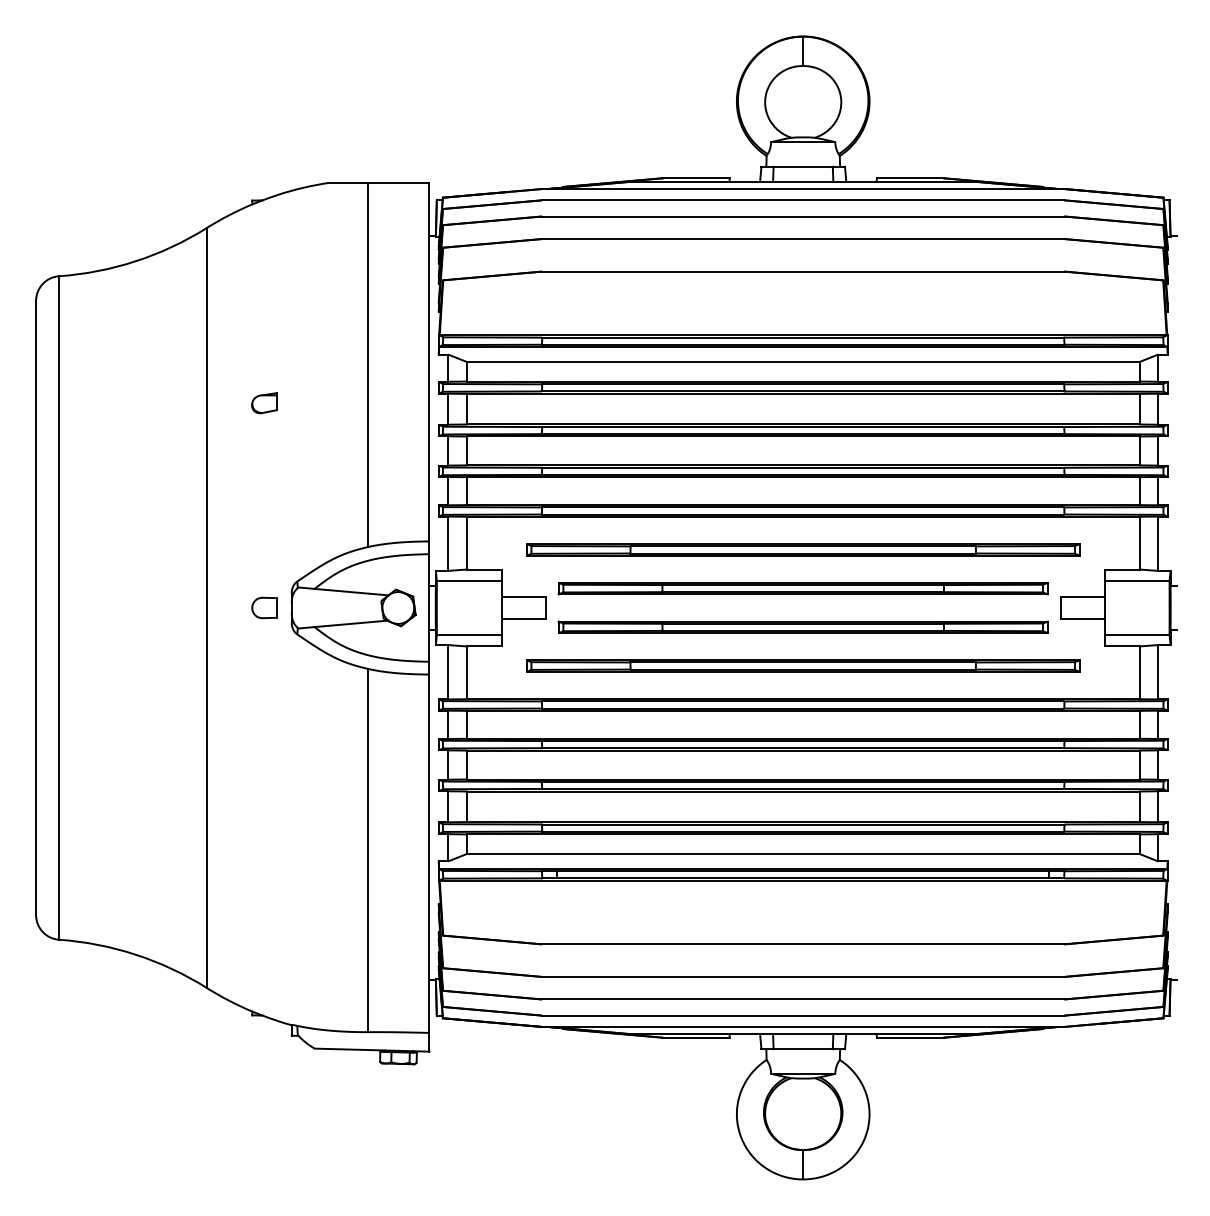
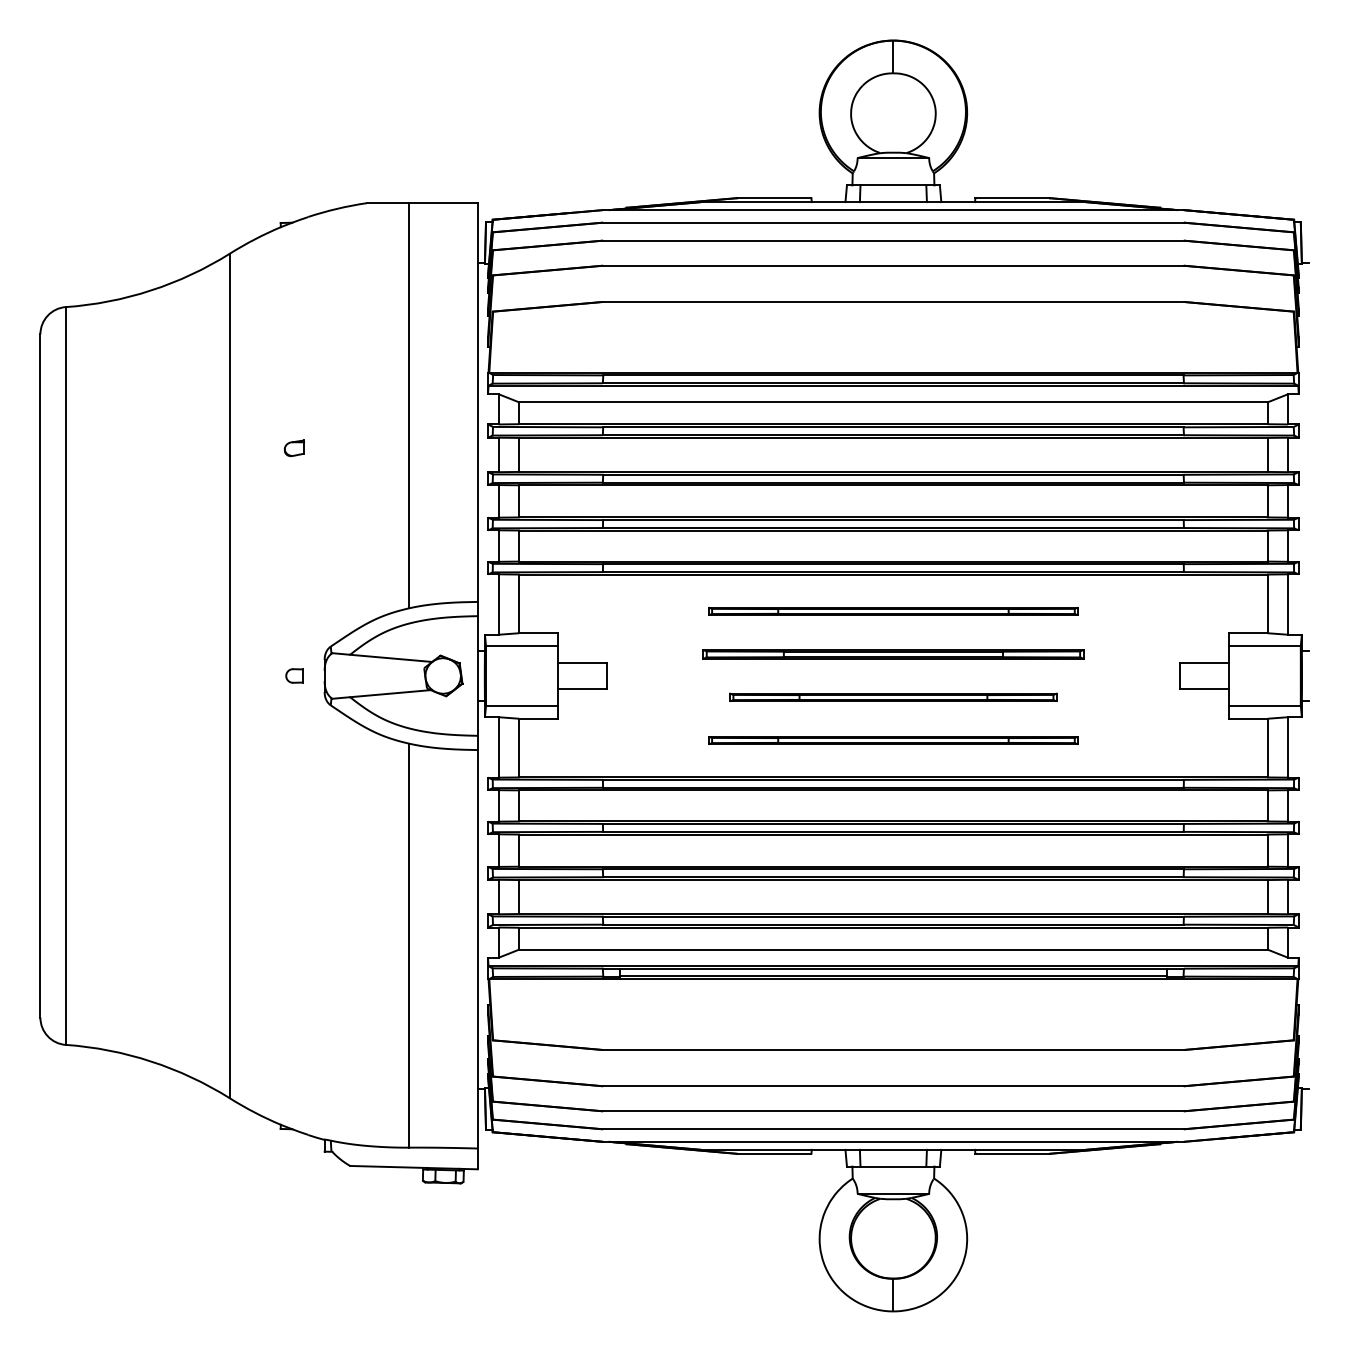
part: (264, 403) -> (294, 448), size x0.7
part: (803, 549) -> (893, 611), size x0.6
part: (803, 588) -> (893, 654), size x0.7
part: (264, 607) -> (294, 675), size x0.6
part: (803, 627) -> (893, 697), size x0.6
part: (803, 666) -> (893, 740), size x0.6

